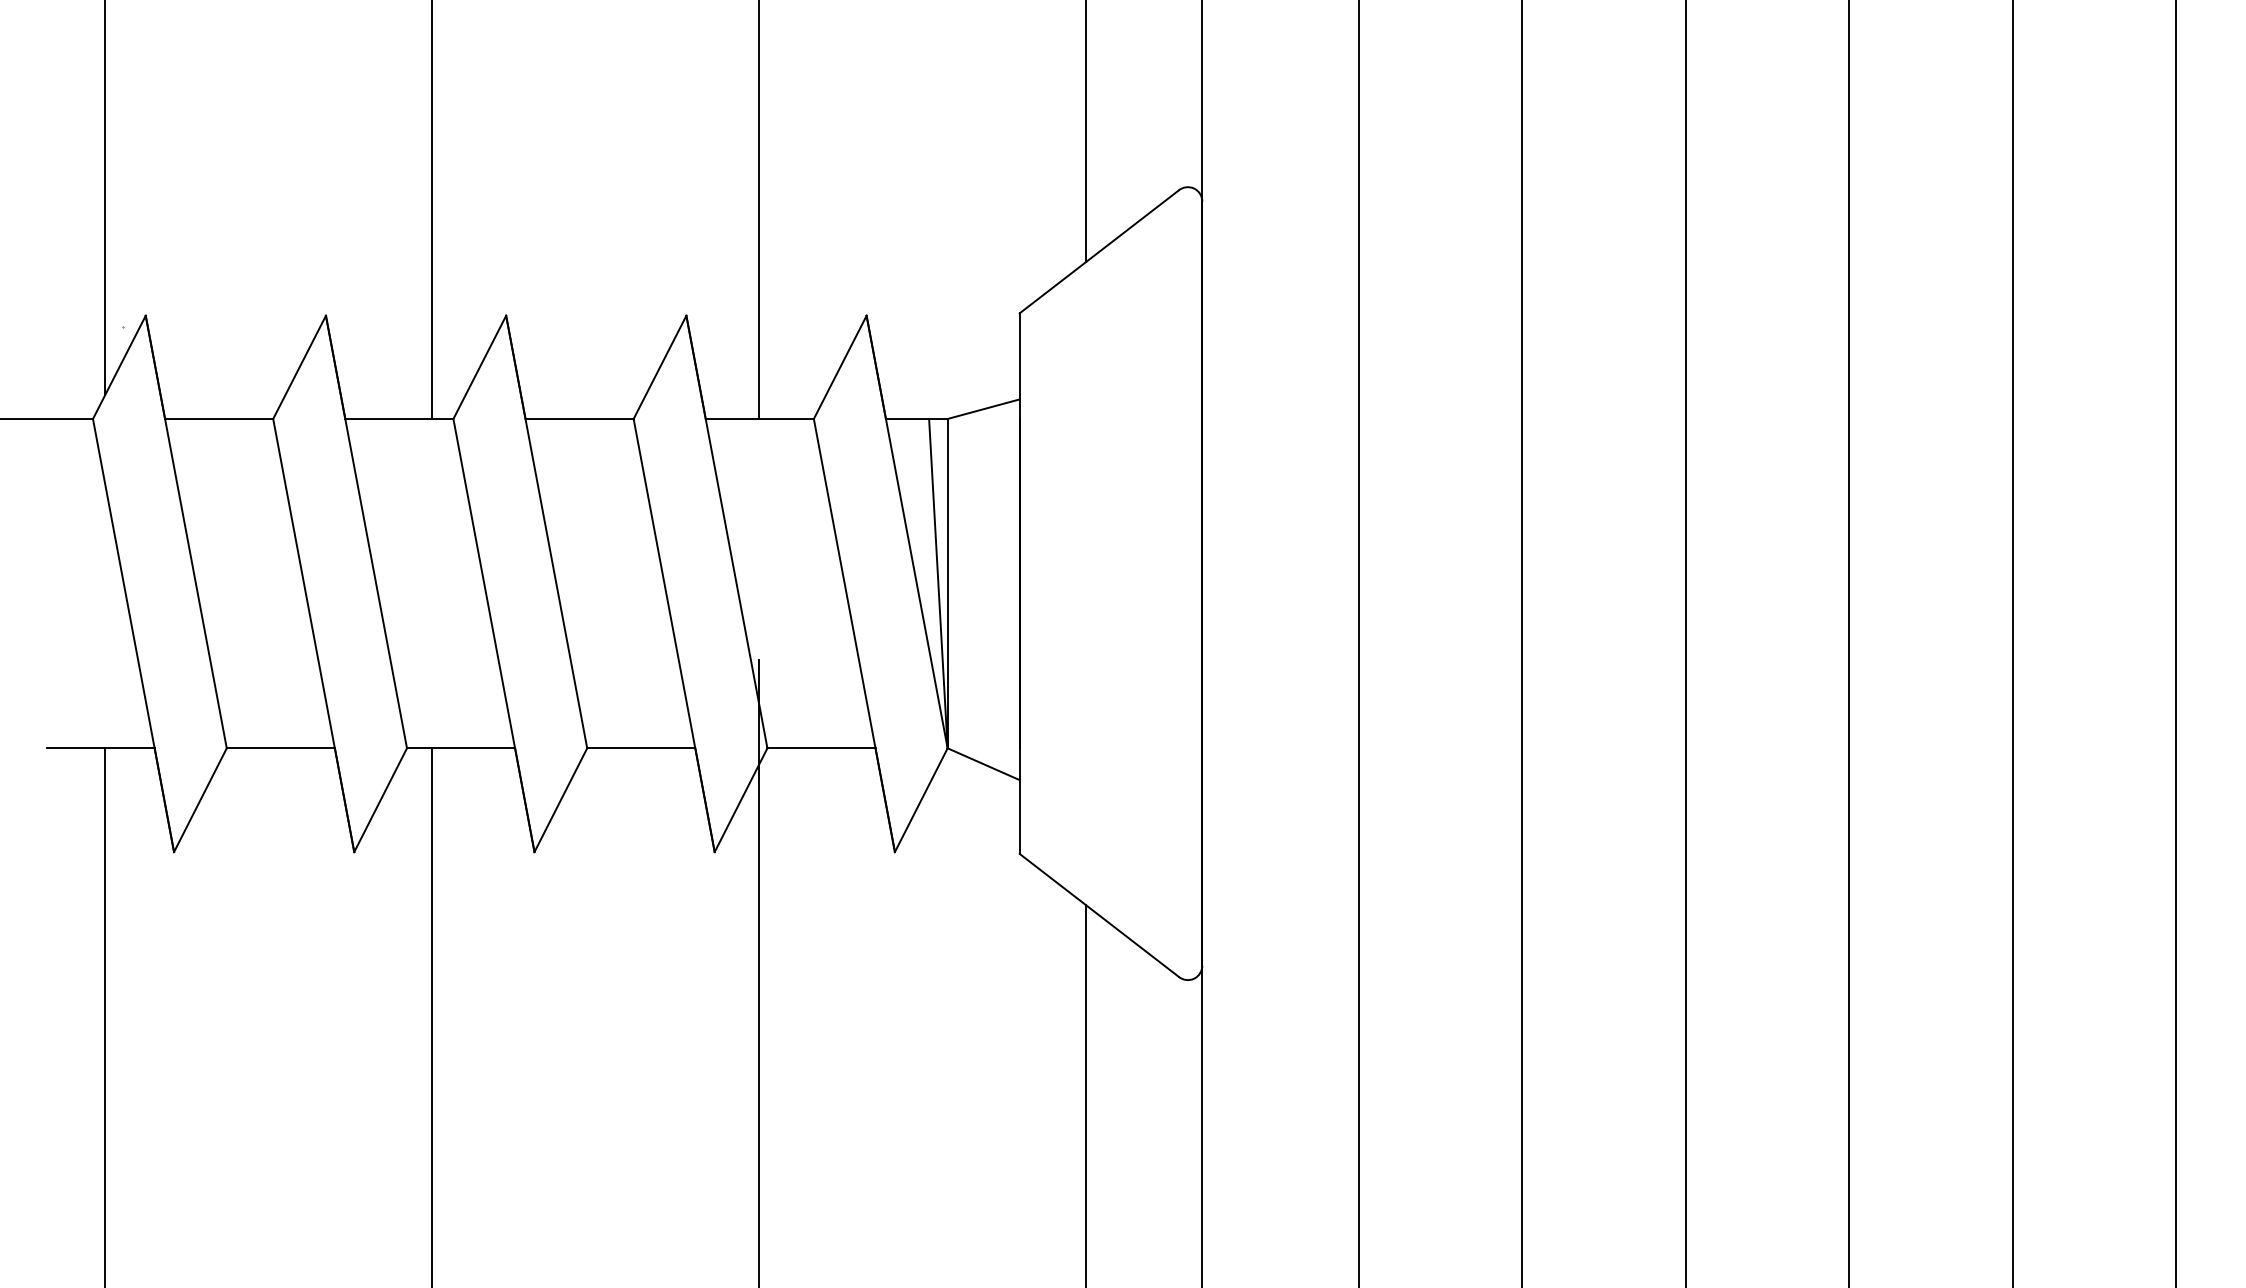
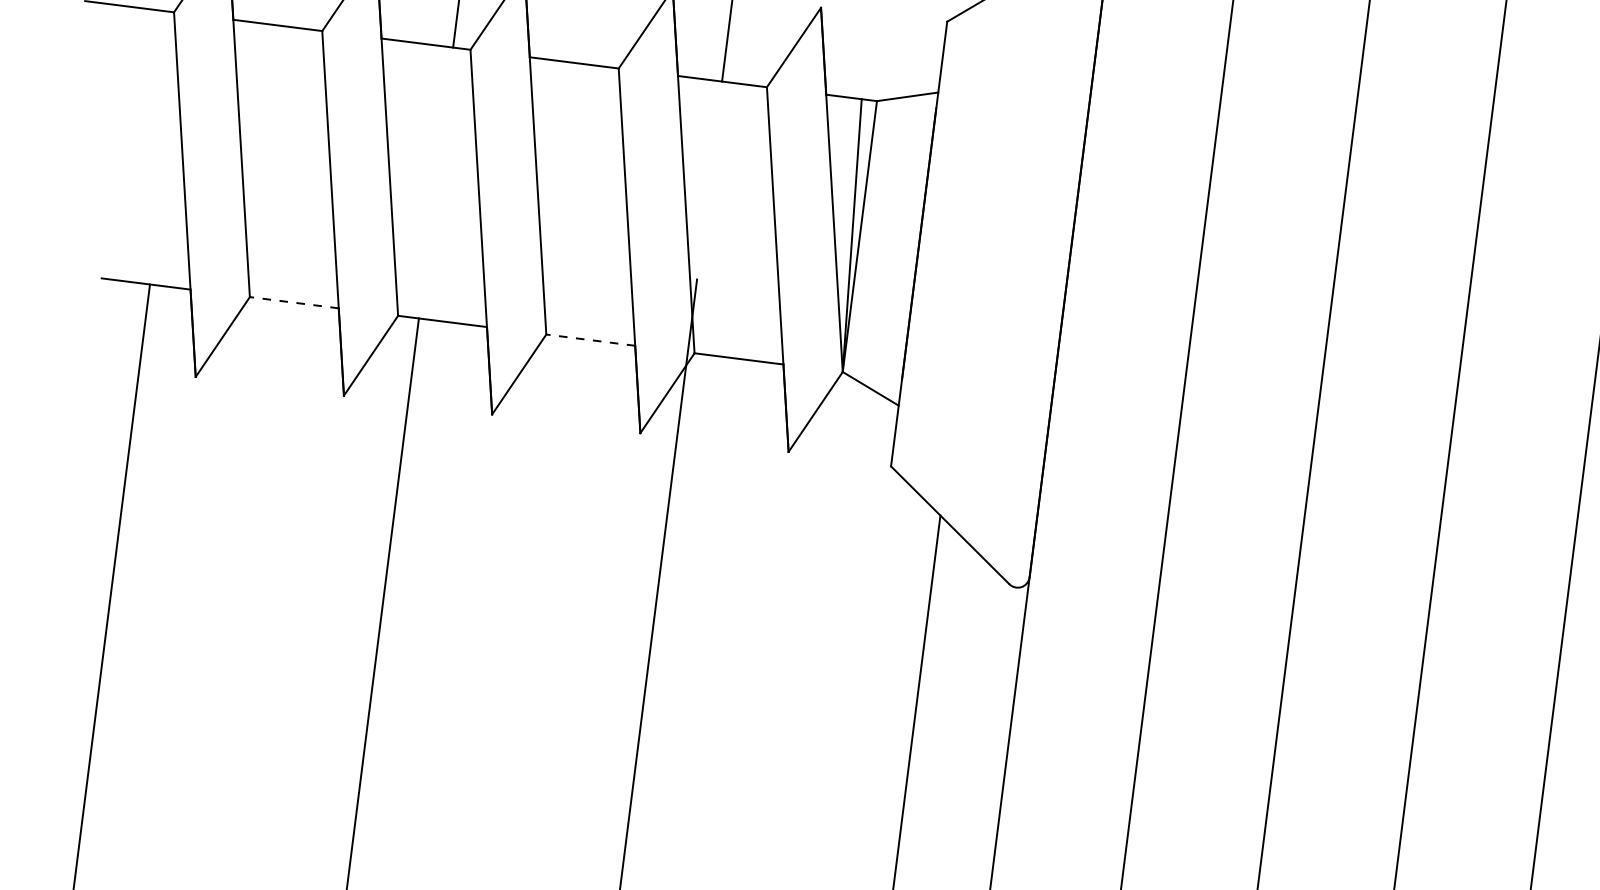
line: (280, 748) -> (294, 302), solid -> dashed
line: (640, 748) -> (590, 340), solid -> dashed

